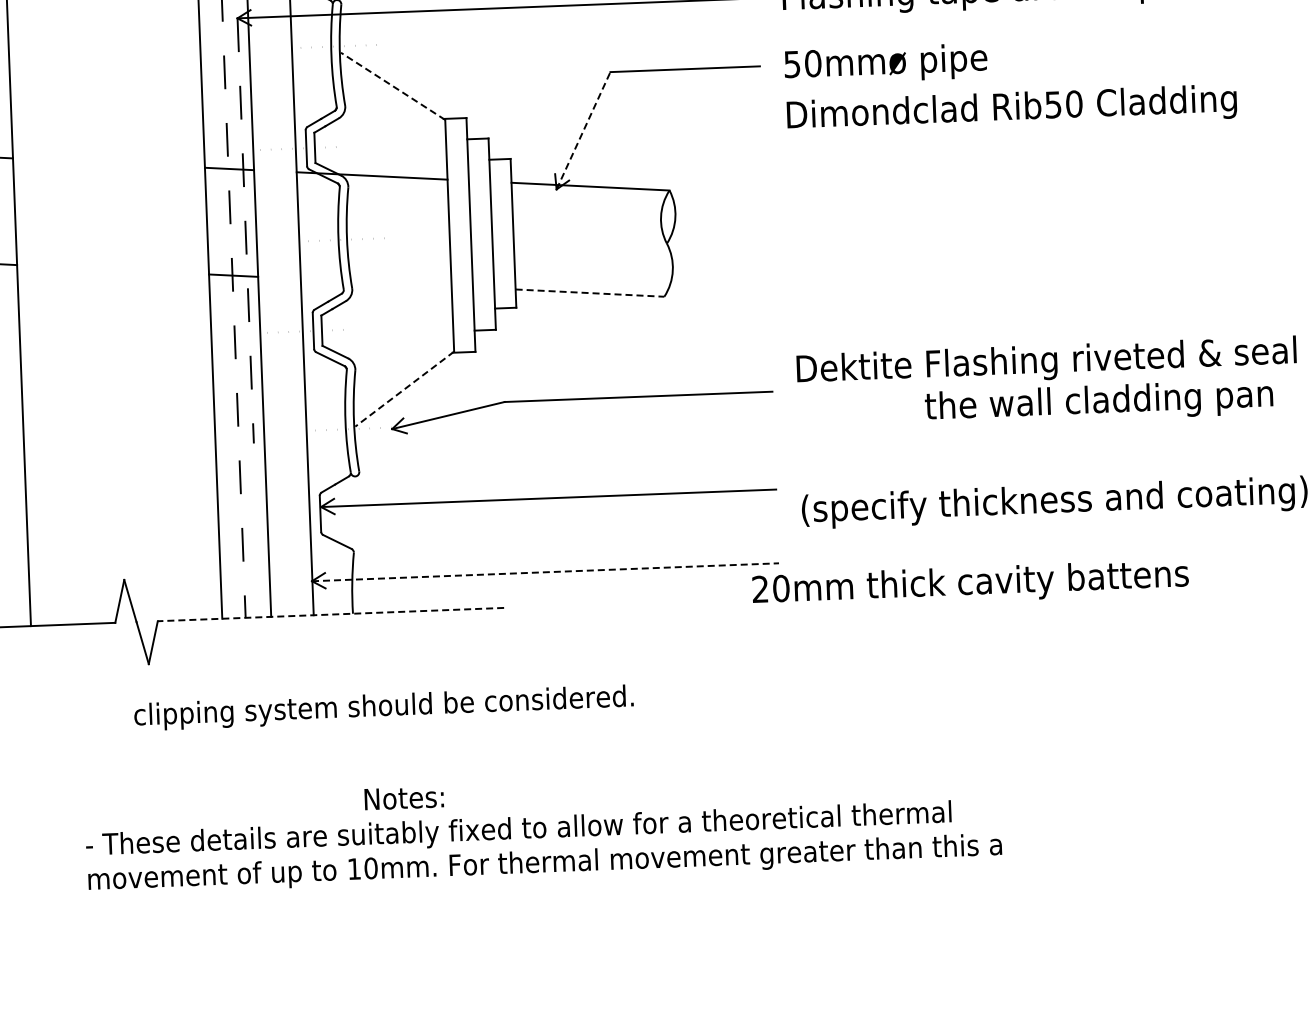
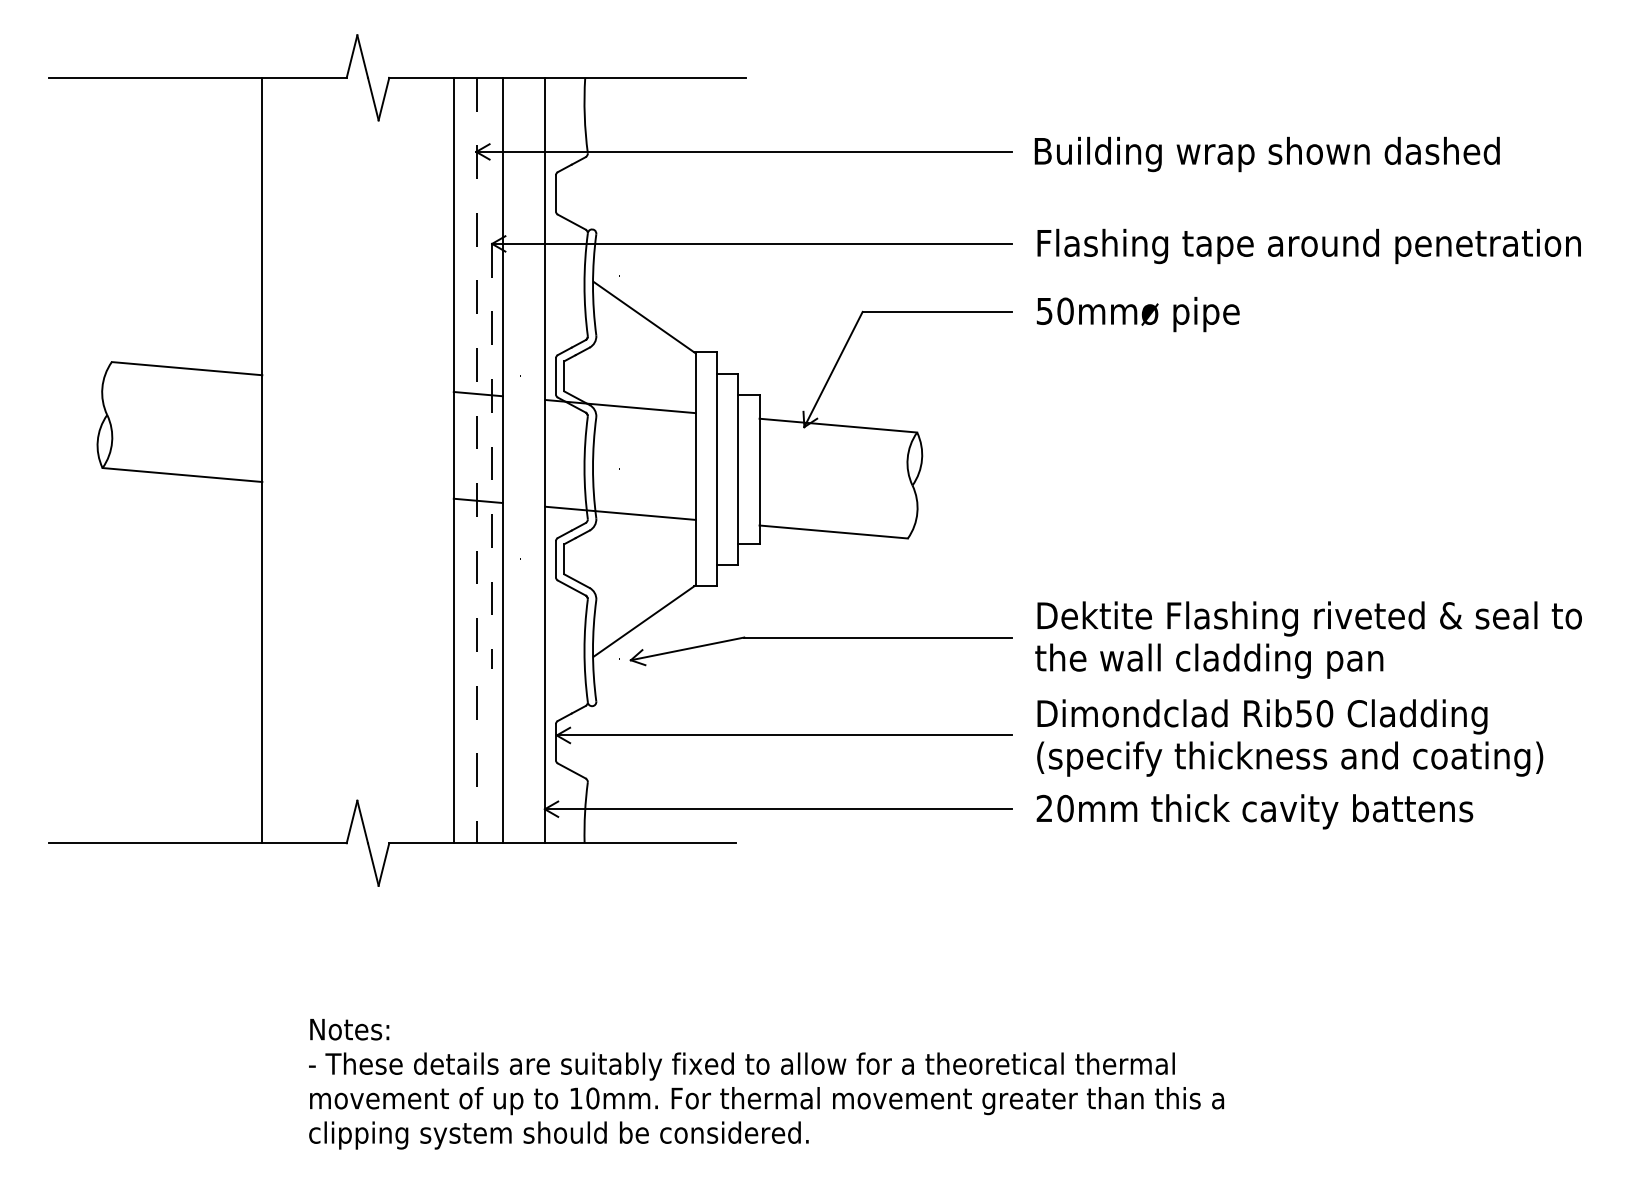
line: (392, 86) -> (644, 317), dashed -> solid
text: (1012, 109) -> (1262, 716), moved
line: (583, 130) -> (833, 369), dashed -> solid
line: (376, 281) -> (620, 512), added
line: (590, 293) -> (834, 532), dashed -> solid
line: (404, 389) -> (644, 621), dashed -> solid
text: (1099, 402) -> (1209, 660), moved
line: (545, 572) -> (778, 809), dashed -> solid
text: (970, 584) -> (1254, 811), moved
line: (330, 614) -> (562, 843), dashed -> solid
text: (383, 707) -> (558, 1135), moved
text: (404, 798) -> (349, 1029), moved

